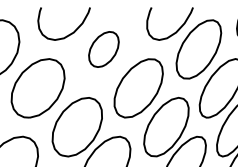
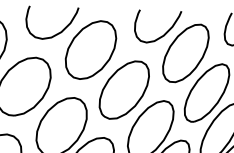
part: (103, 49) -> (90, 50), size x1.67

